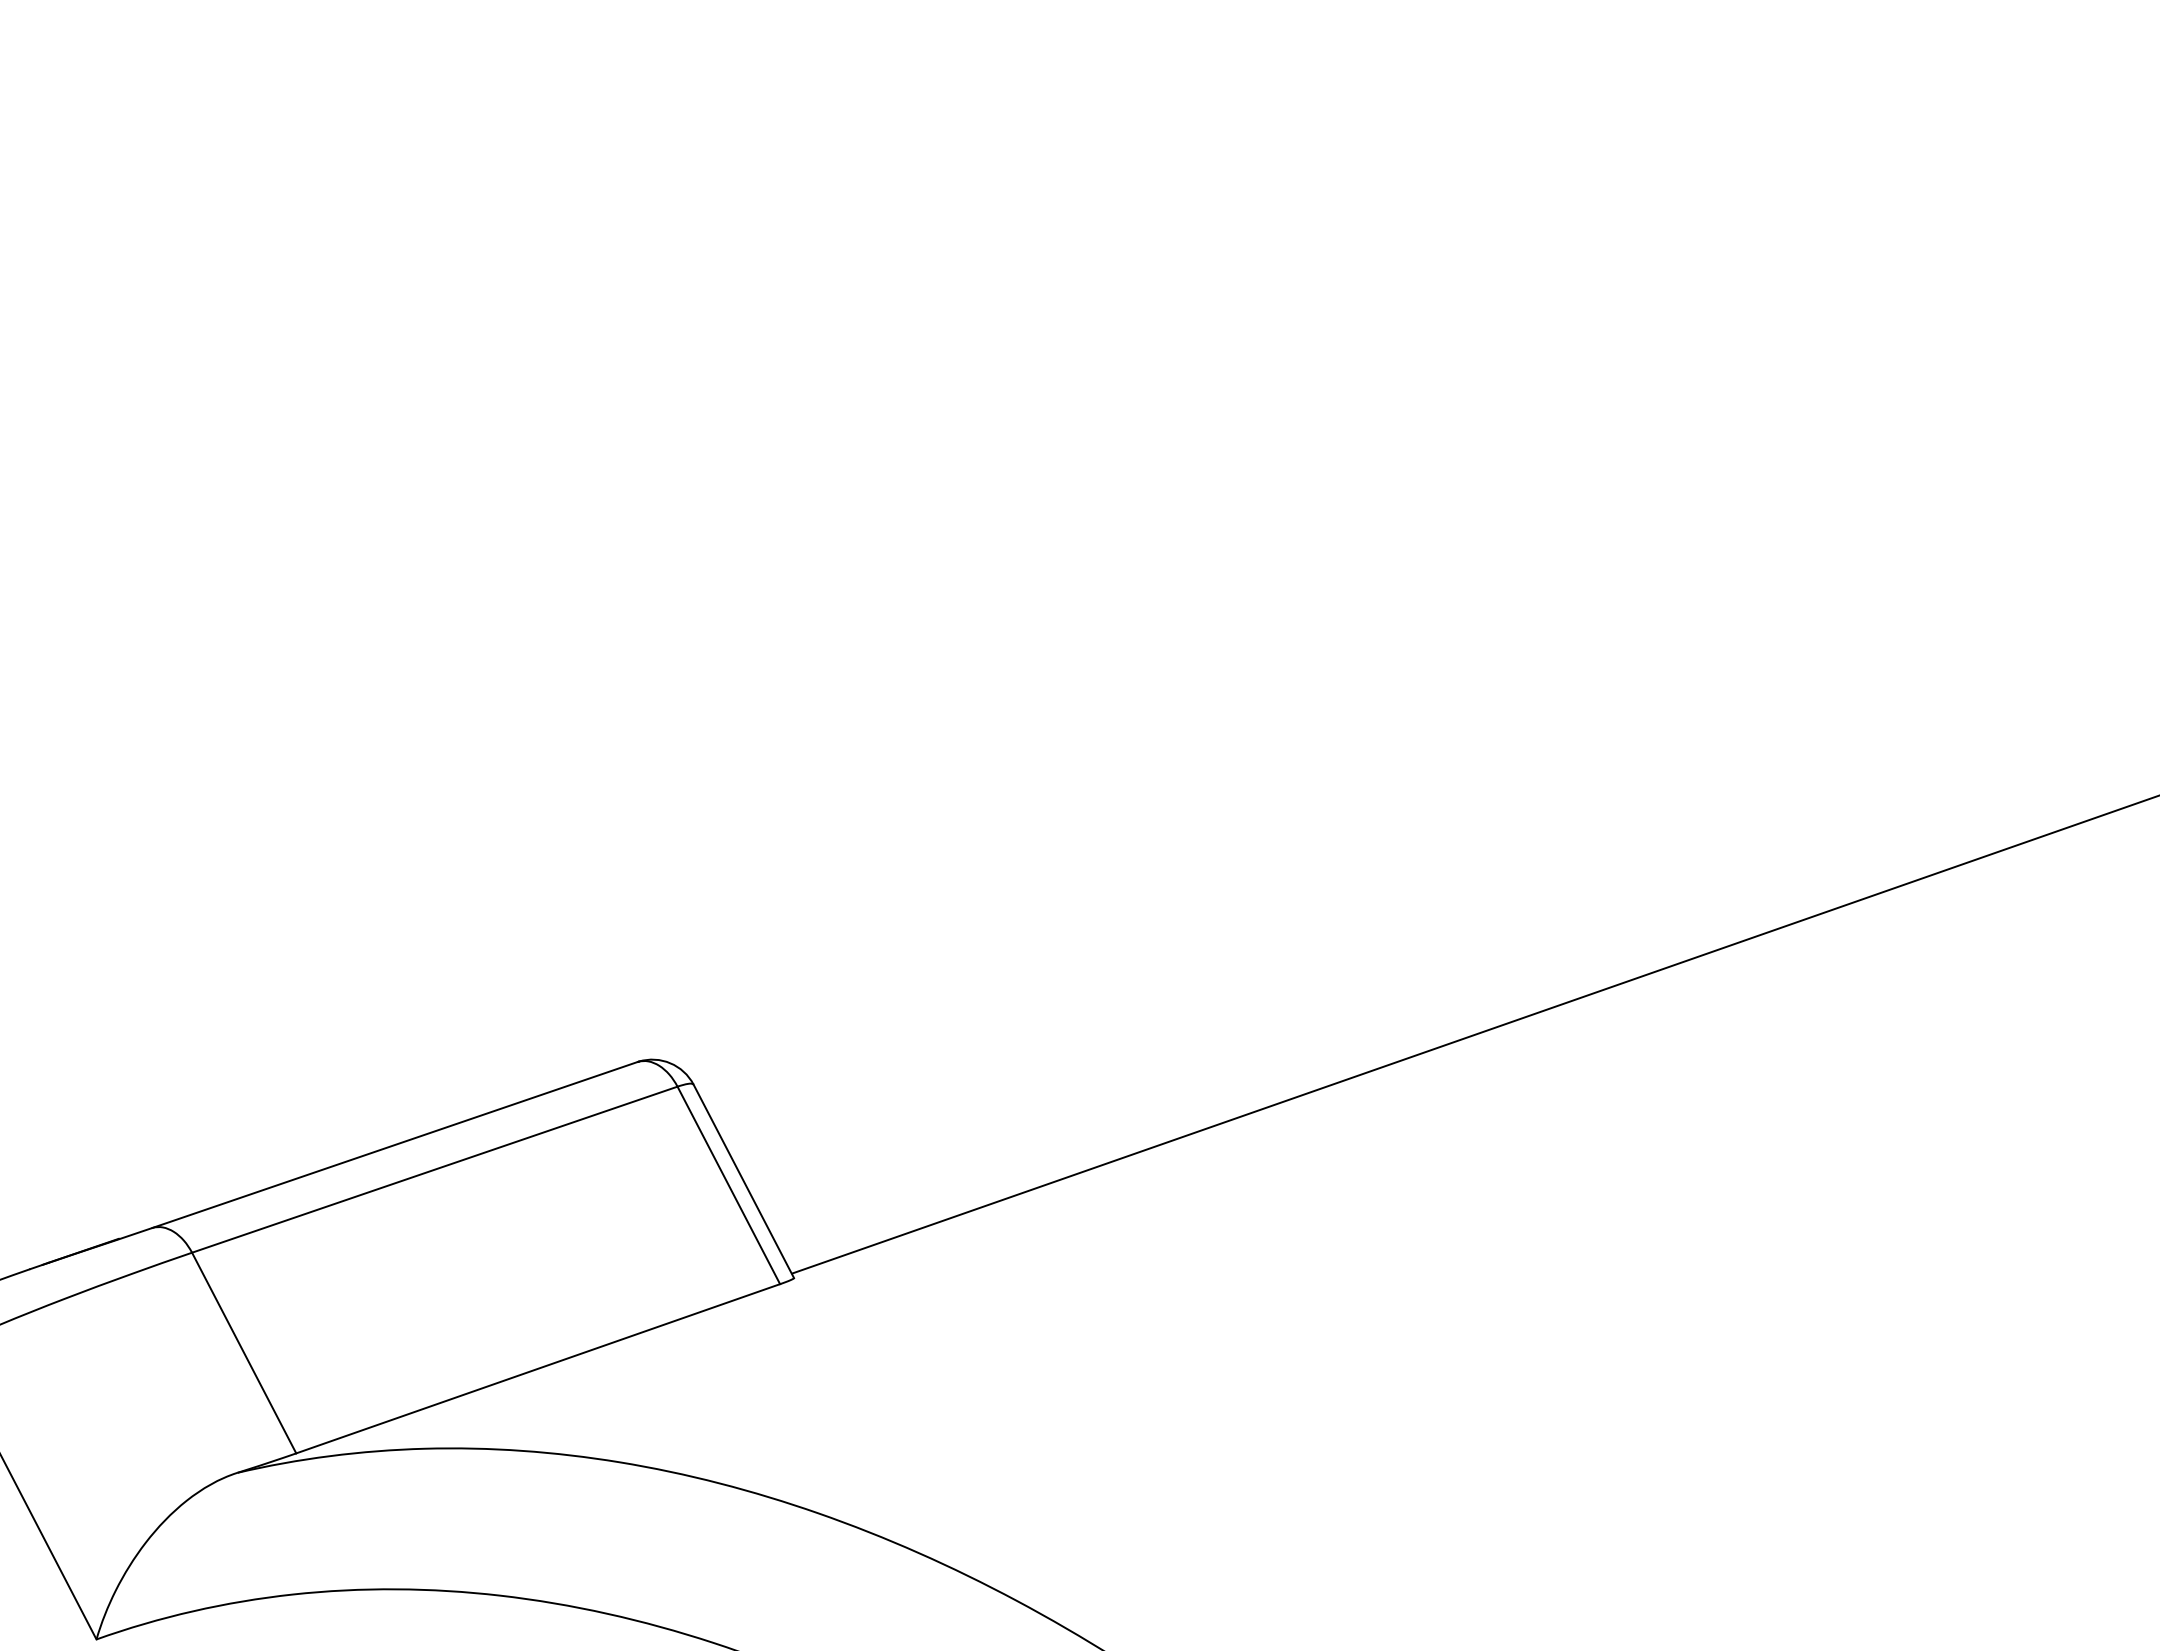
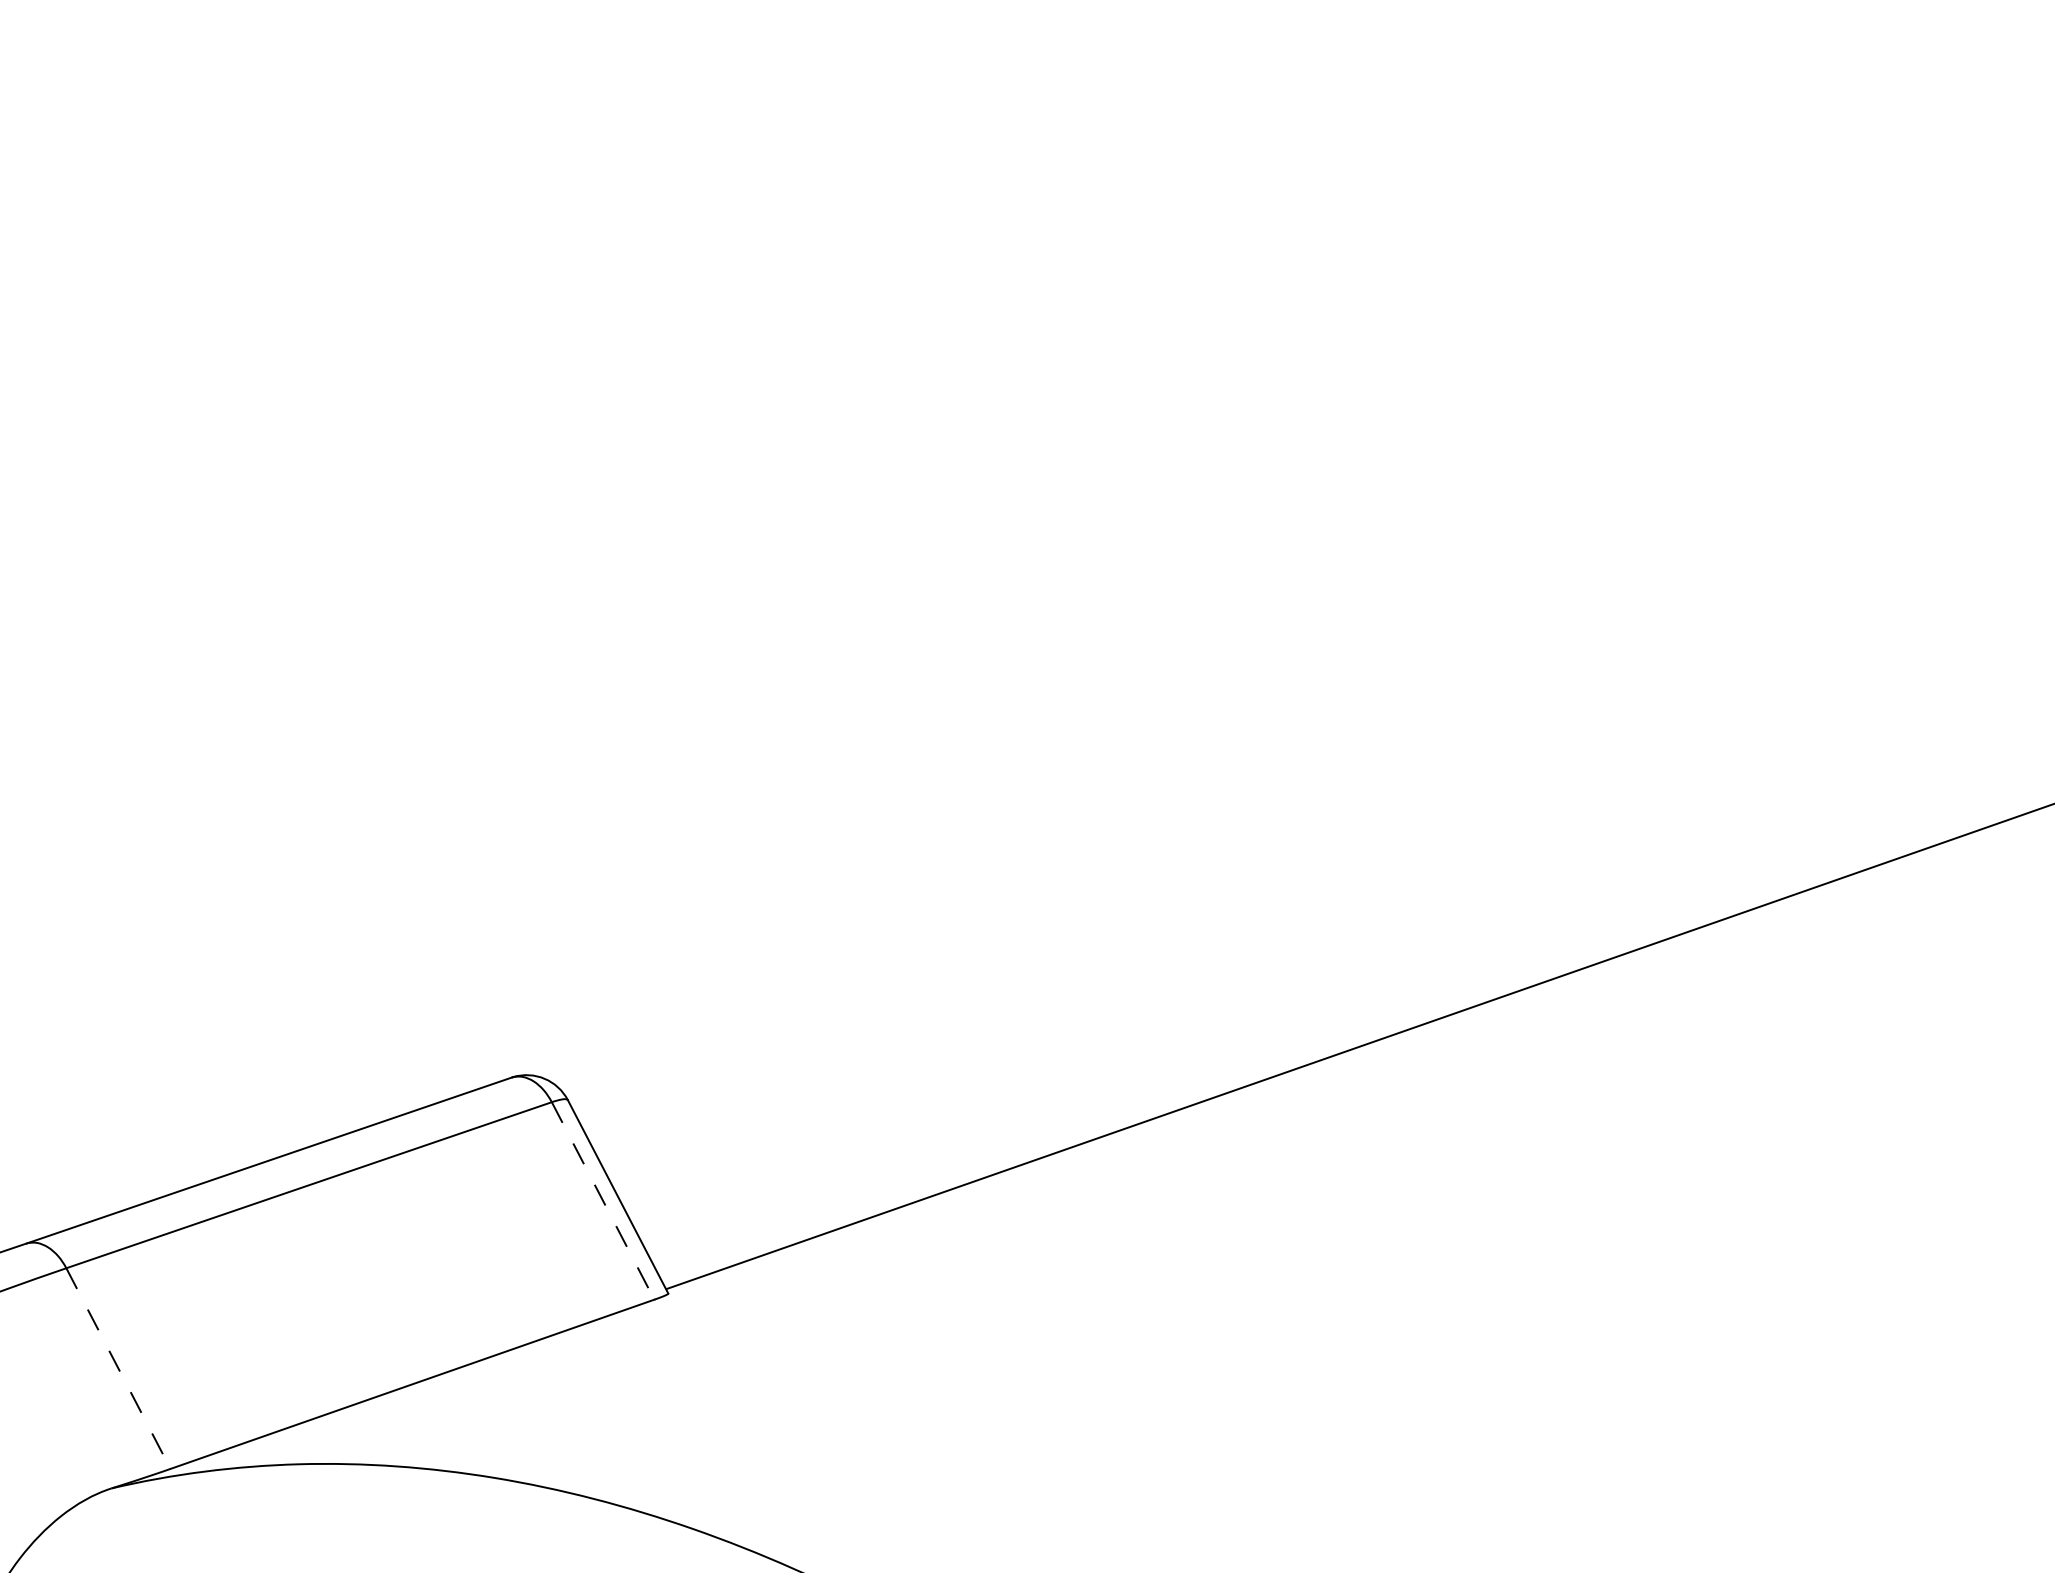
line: (729, 1185) -> (603, 1201), solid -> dashed
line: (244, 1353) -> (118, 1369), solid -> dashed

